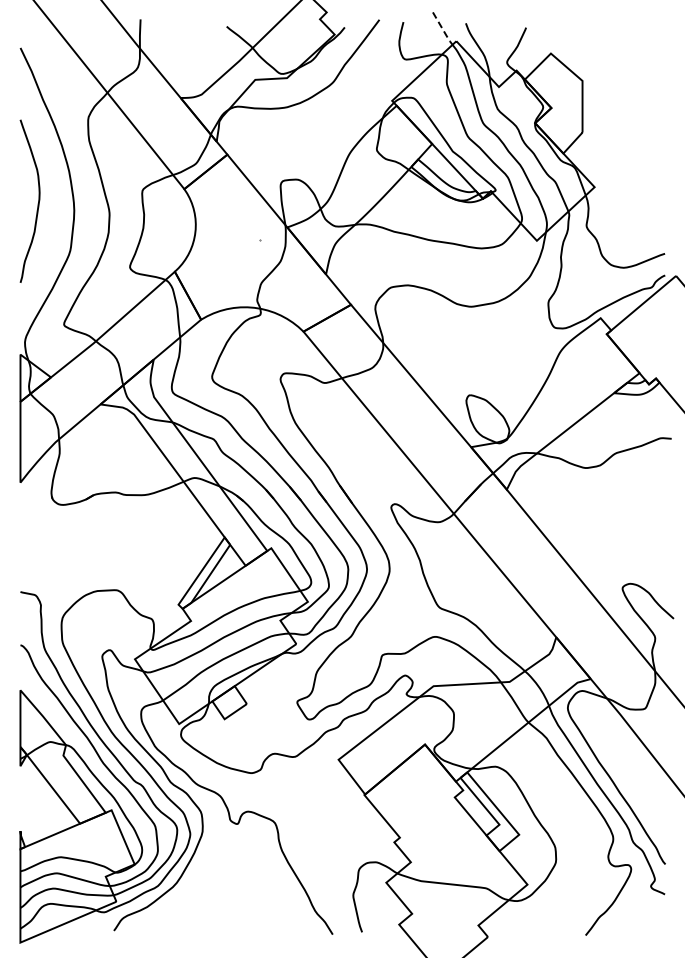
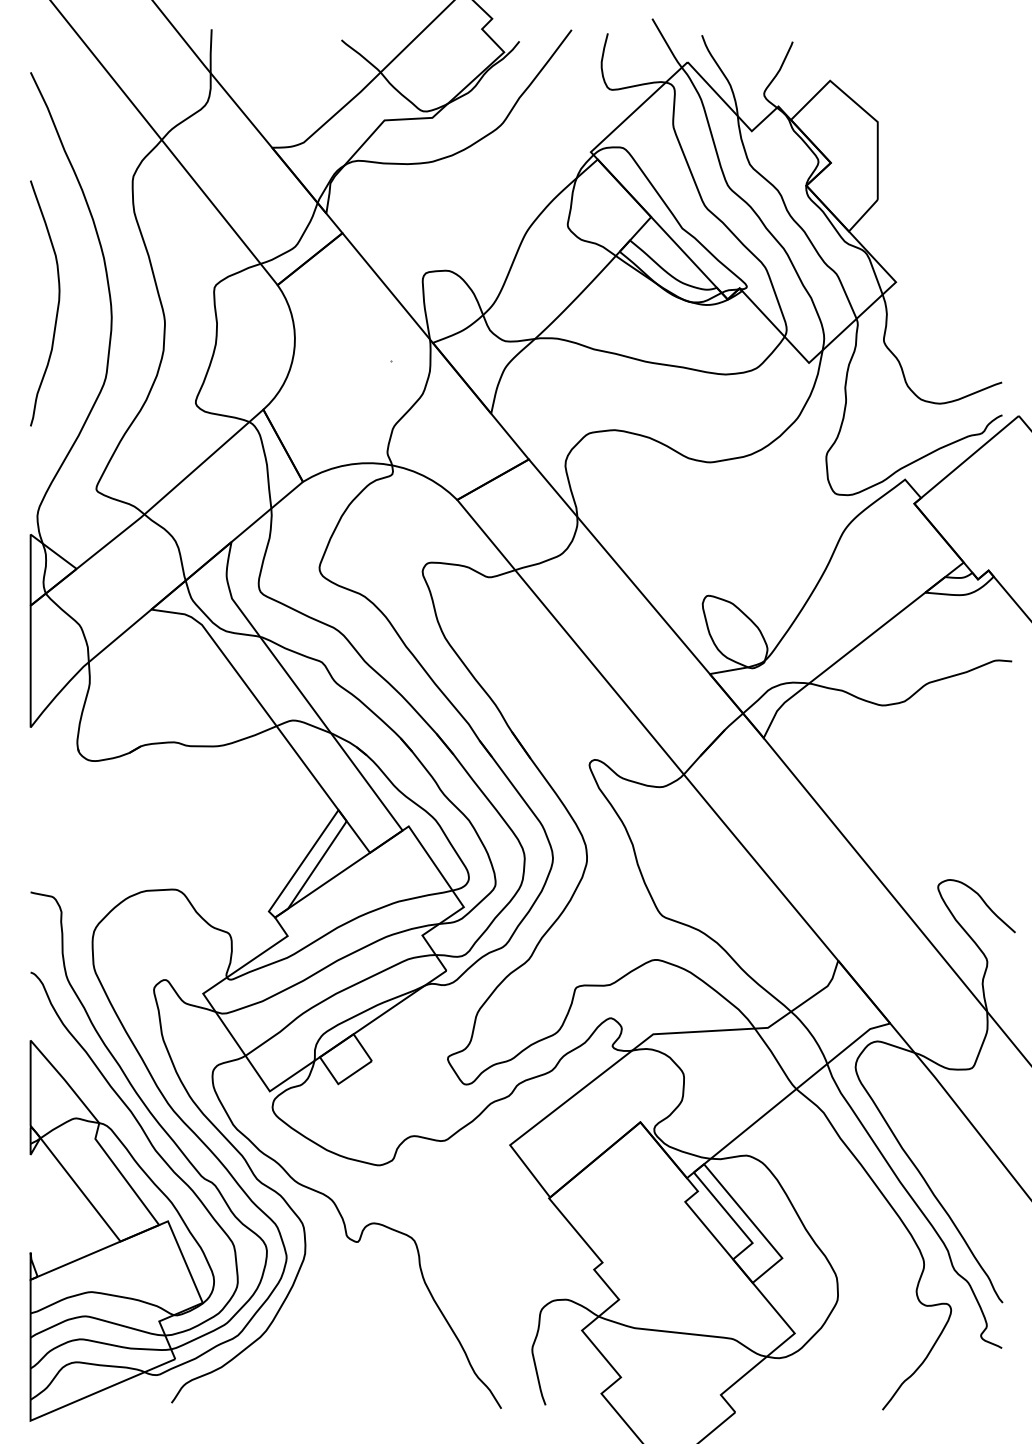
line: (443, 29) -> (668, 44), dashed -> solid

